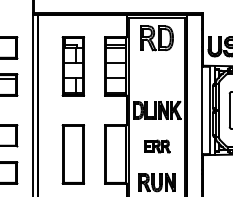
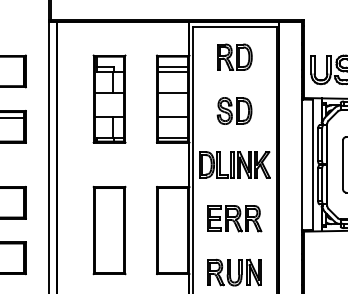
part: (157, 38) -> (235, 57), size x0.71
part: (156, 73) -> (233, 109), added
part: (156, 146) -> (233, 218), size x1.43

